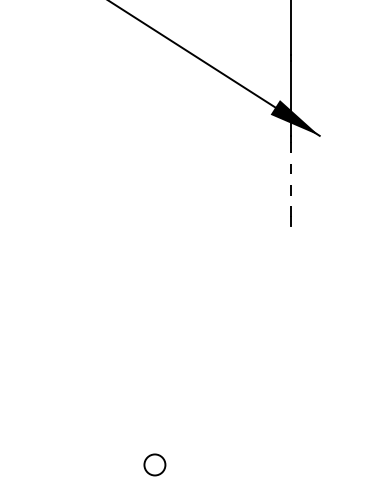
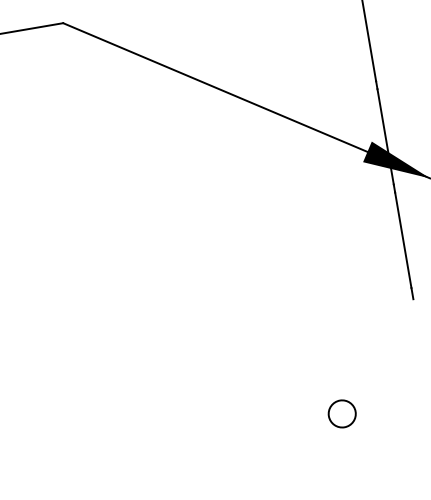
line: (291, 179) -> (403, 240), dashed -> solid
circle: (221, 303) -> (341, 413), added

